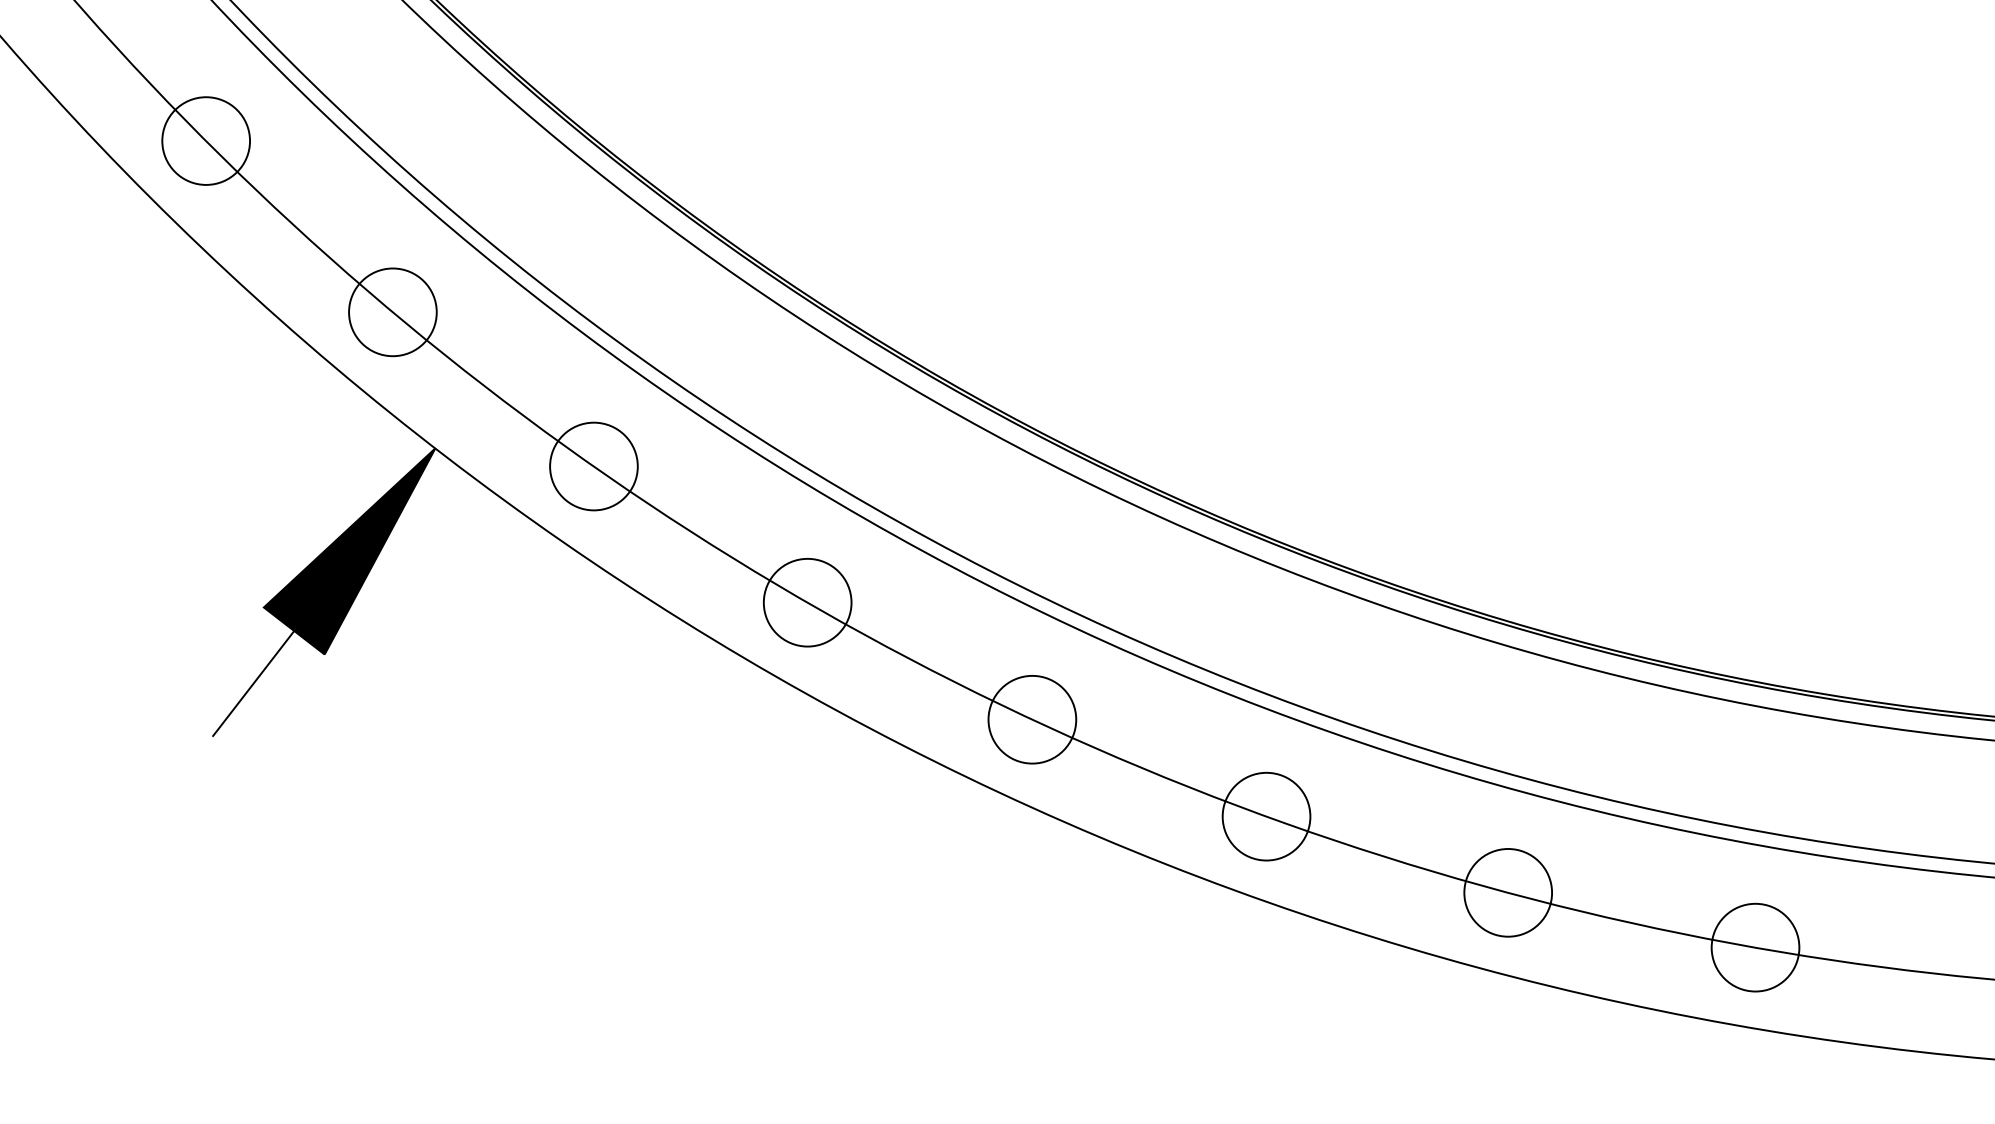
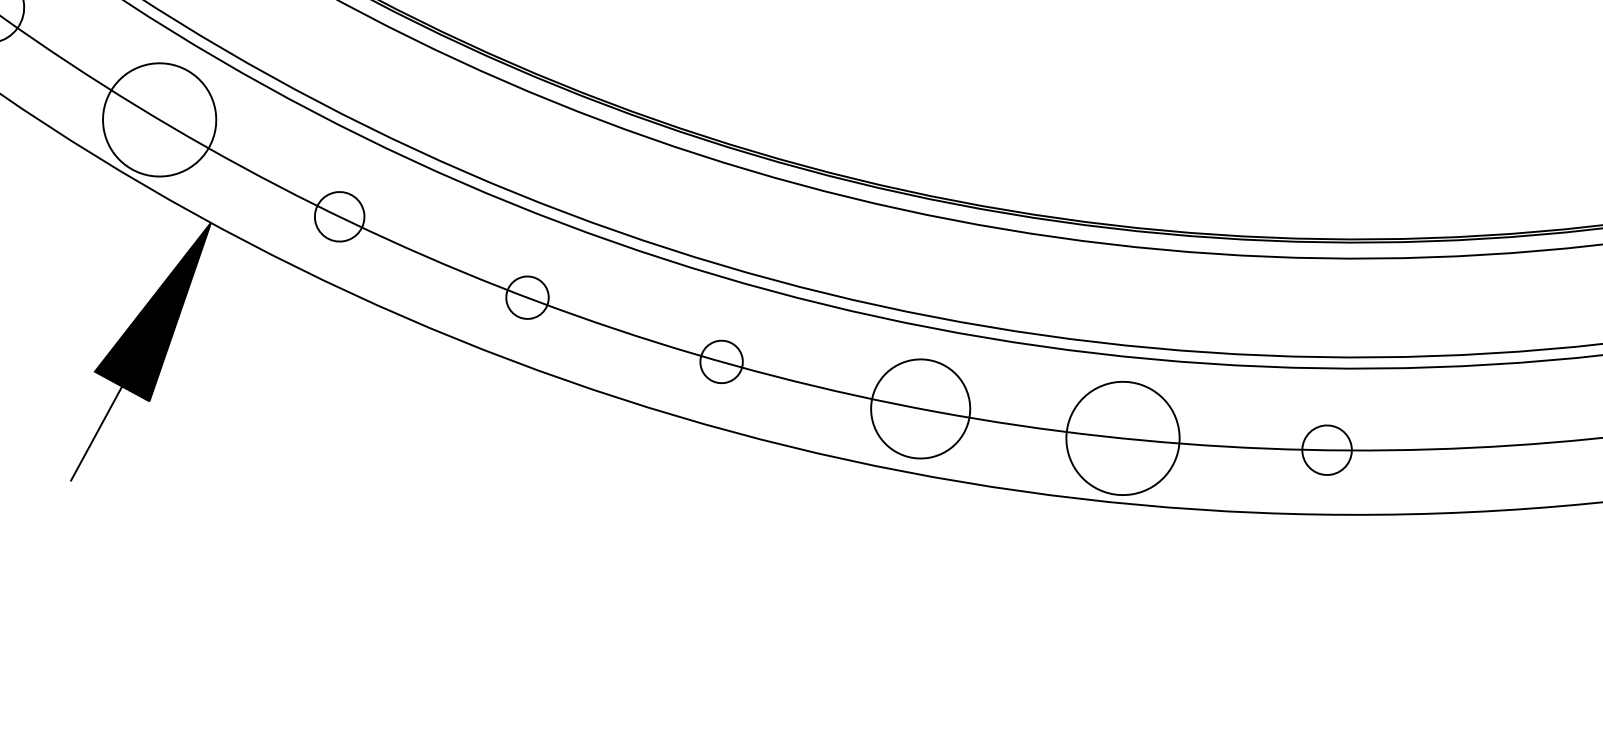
circle: (392, 312) -> (159, 120), size x1.6
circle: (593, 466) -> (339, 216), size x0.7
circle: (807, 602) -> (527, 297), size x0.6
circle: (1032, 719) -> (721, 361), size x0.6
circle: (1266, 816) -> (920, 408), size x1.4
circle: (1508, 892) -> (1123, 438), size x1.6
circle: (1755, 947) -> (1327, 450), size x0.7

